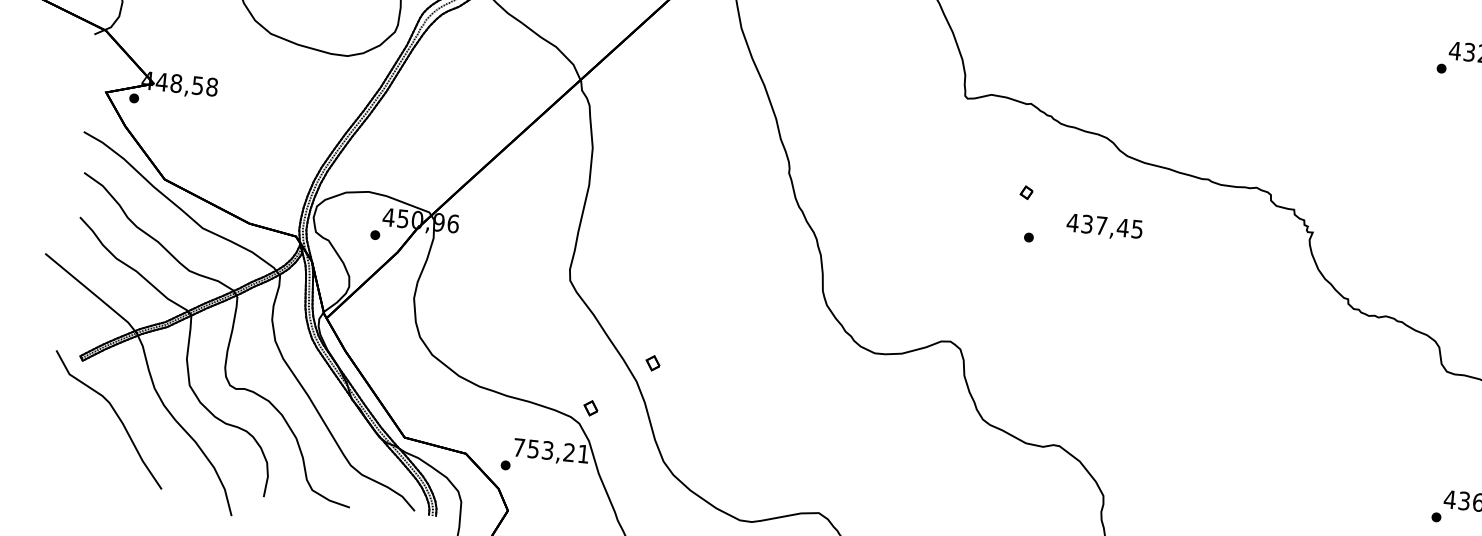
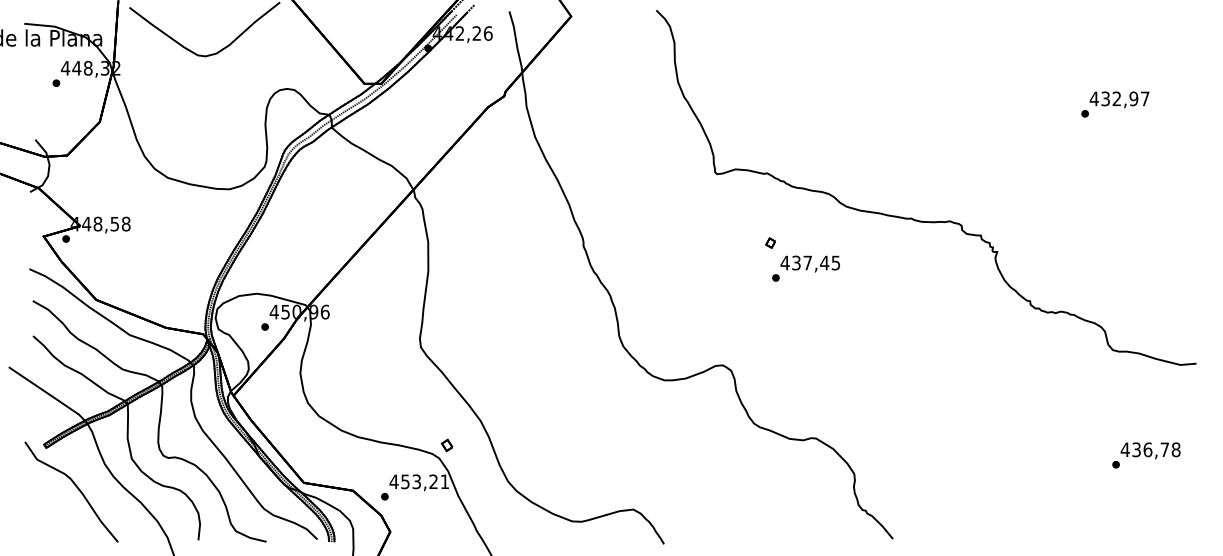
text: (1104, 226) -> (810, 263), moved
part: (652, 363) -> (491, 405), removed
text: (518, 447) -> (393, 481), 753,21 -> 453,21

